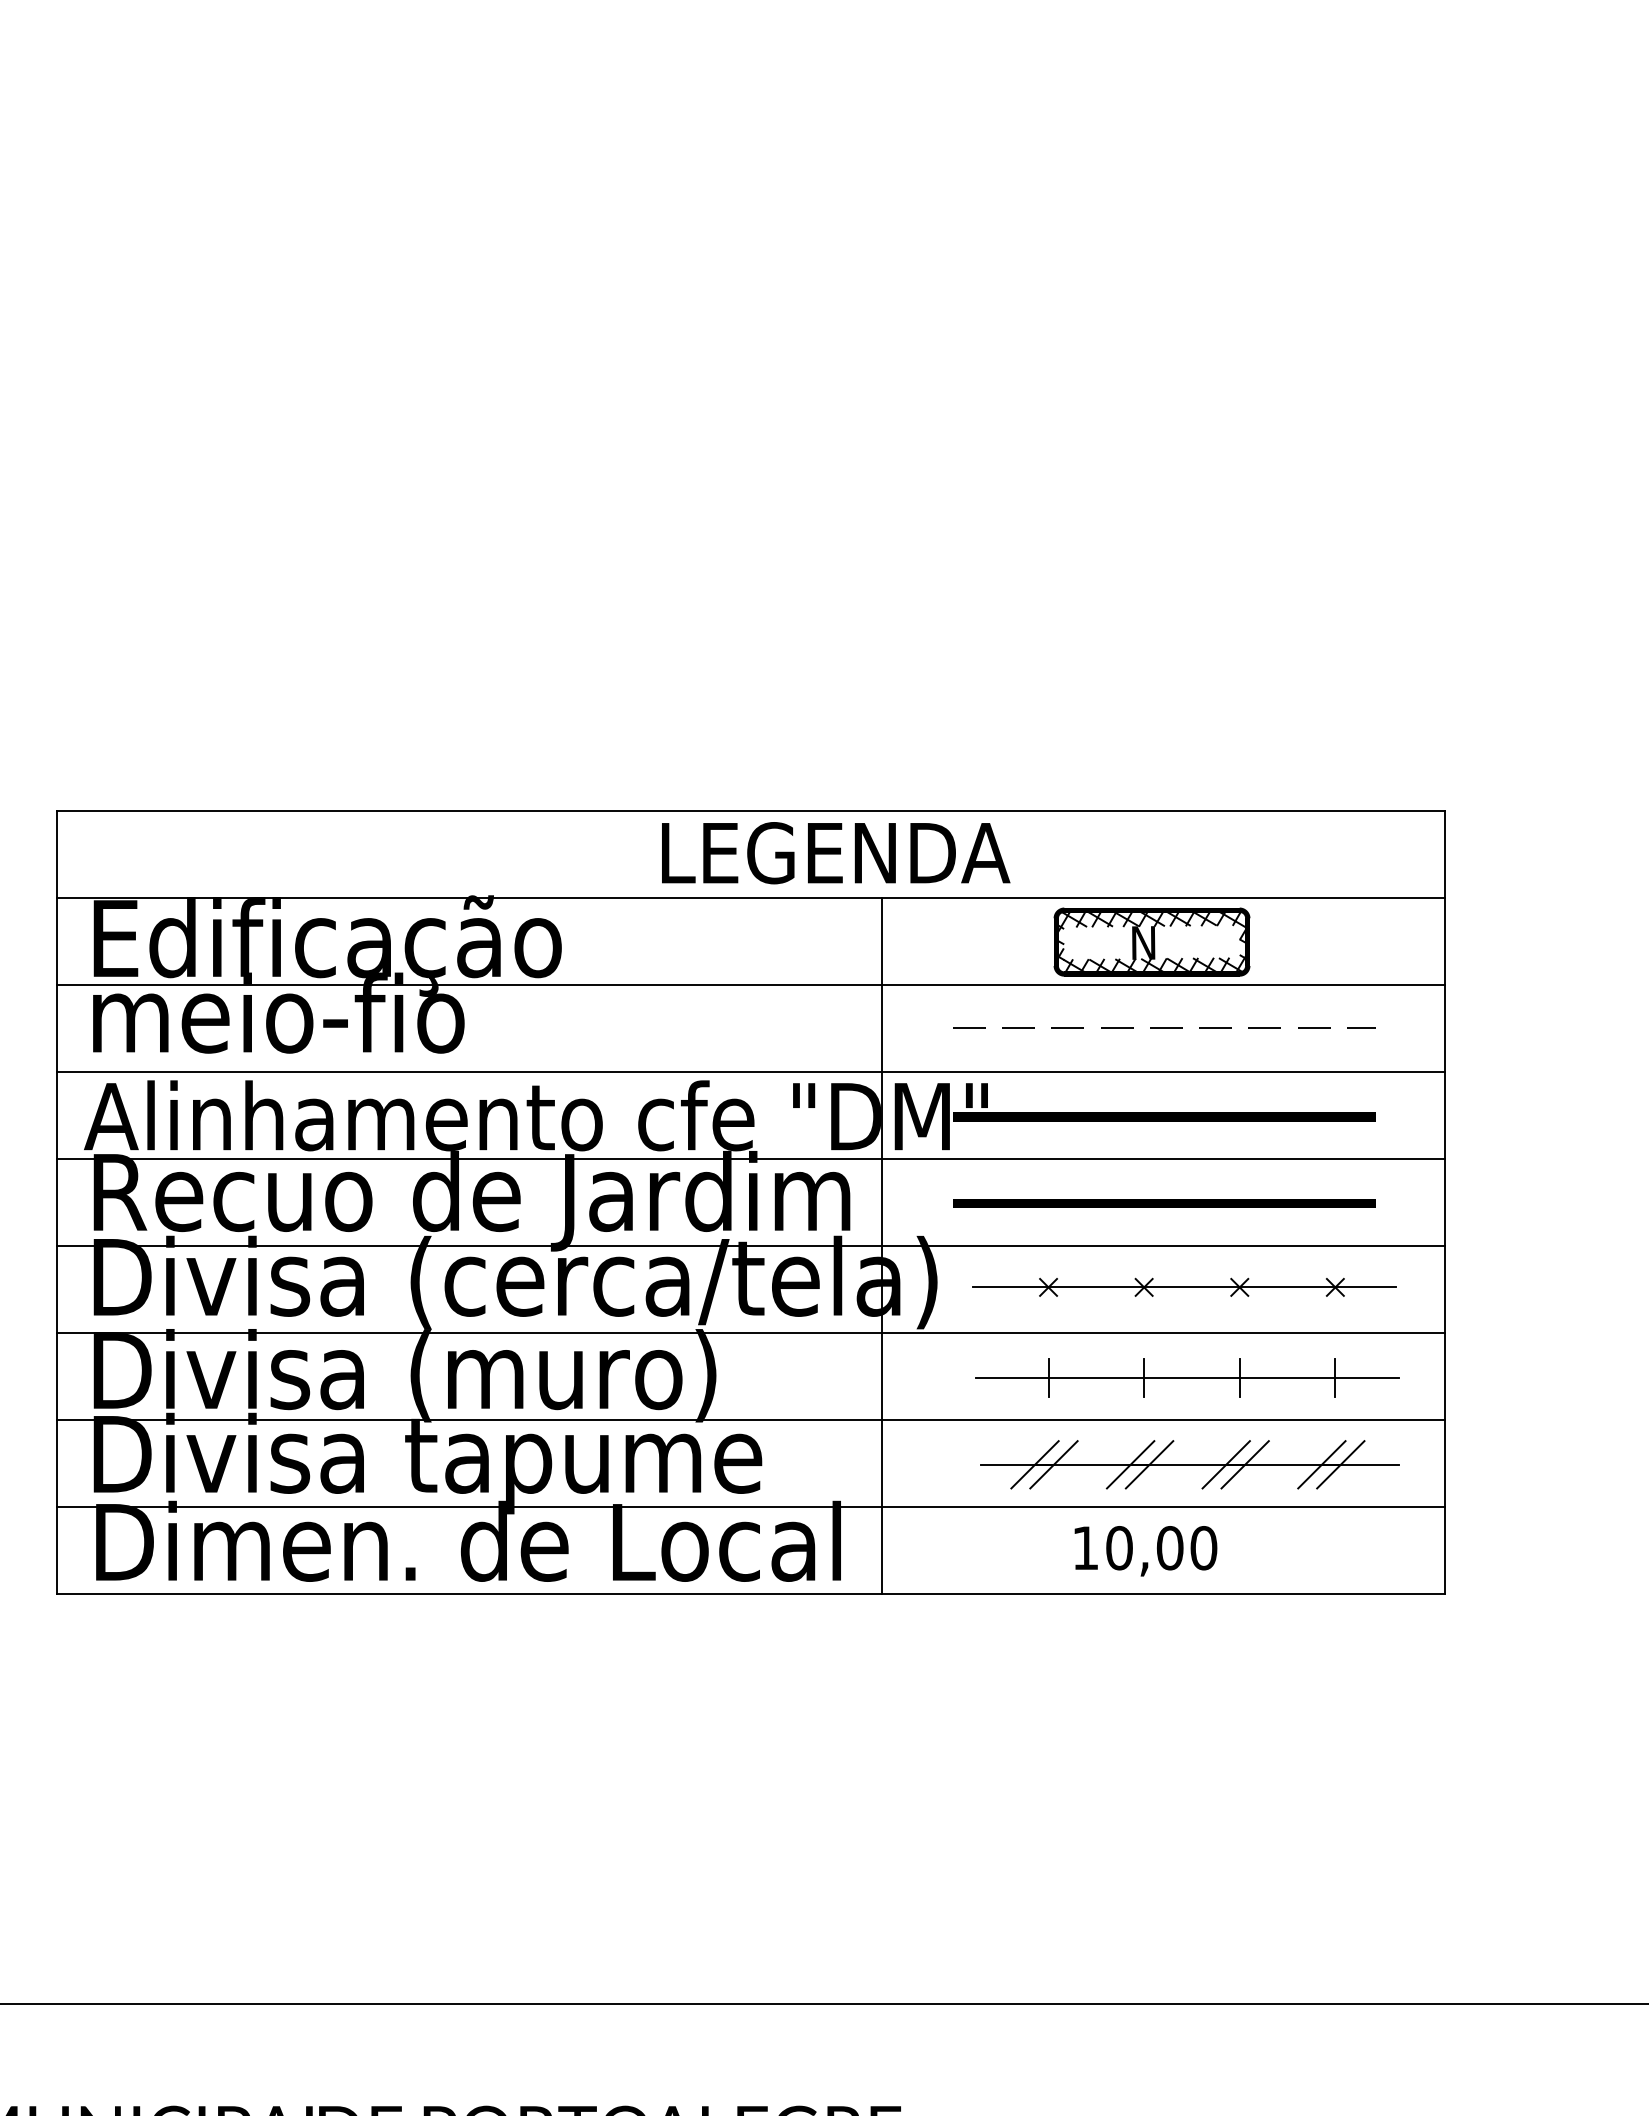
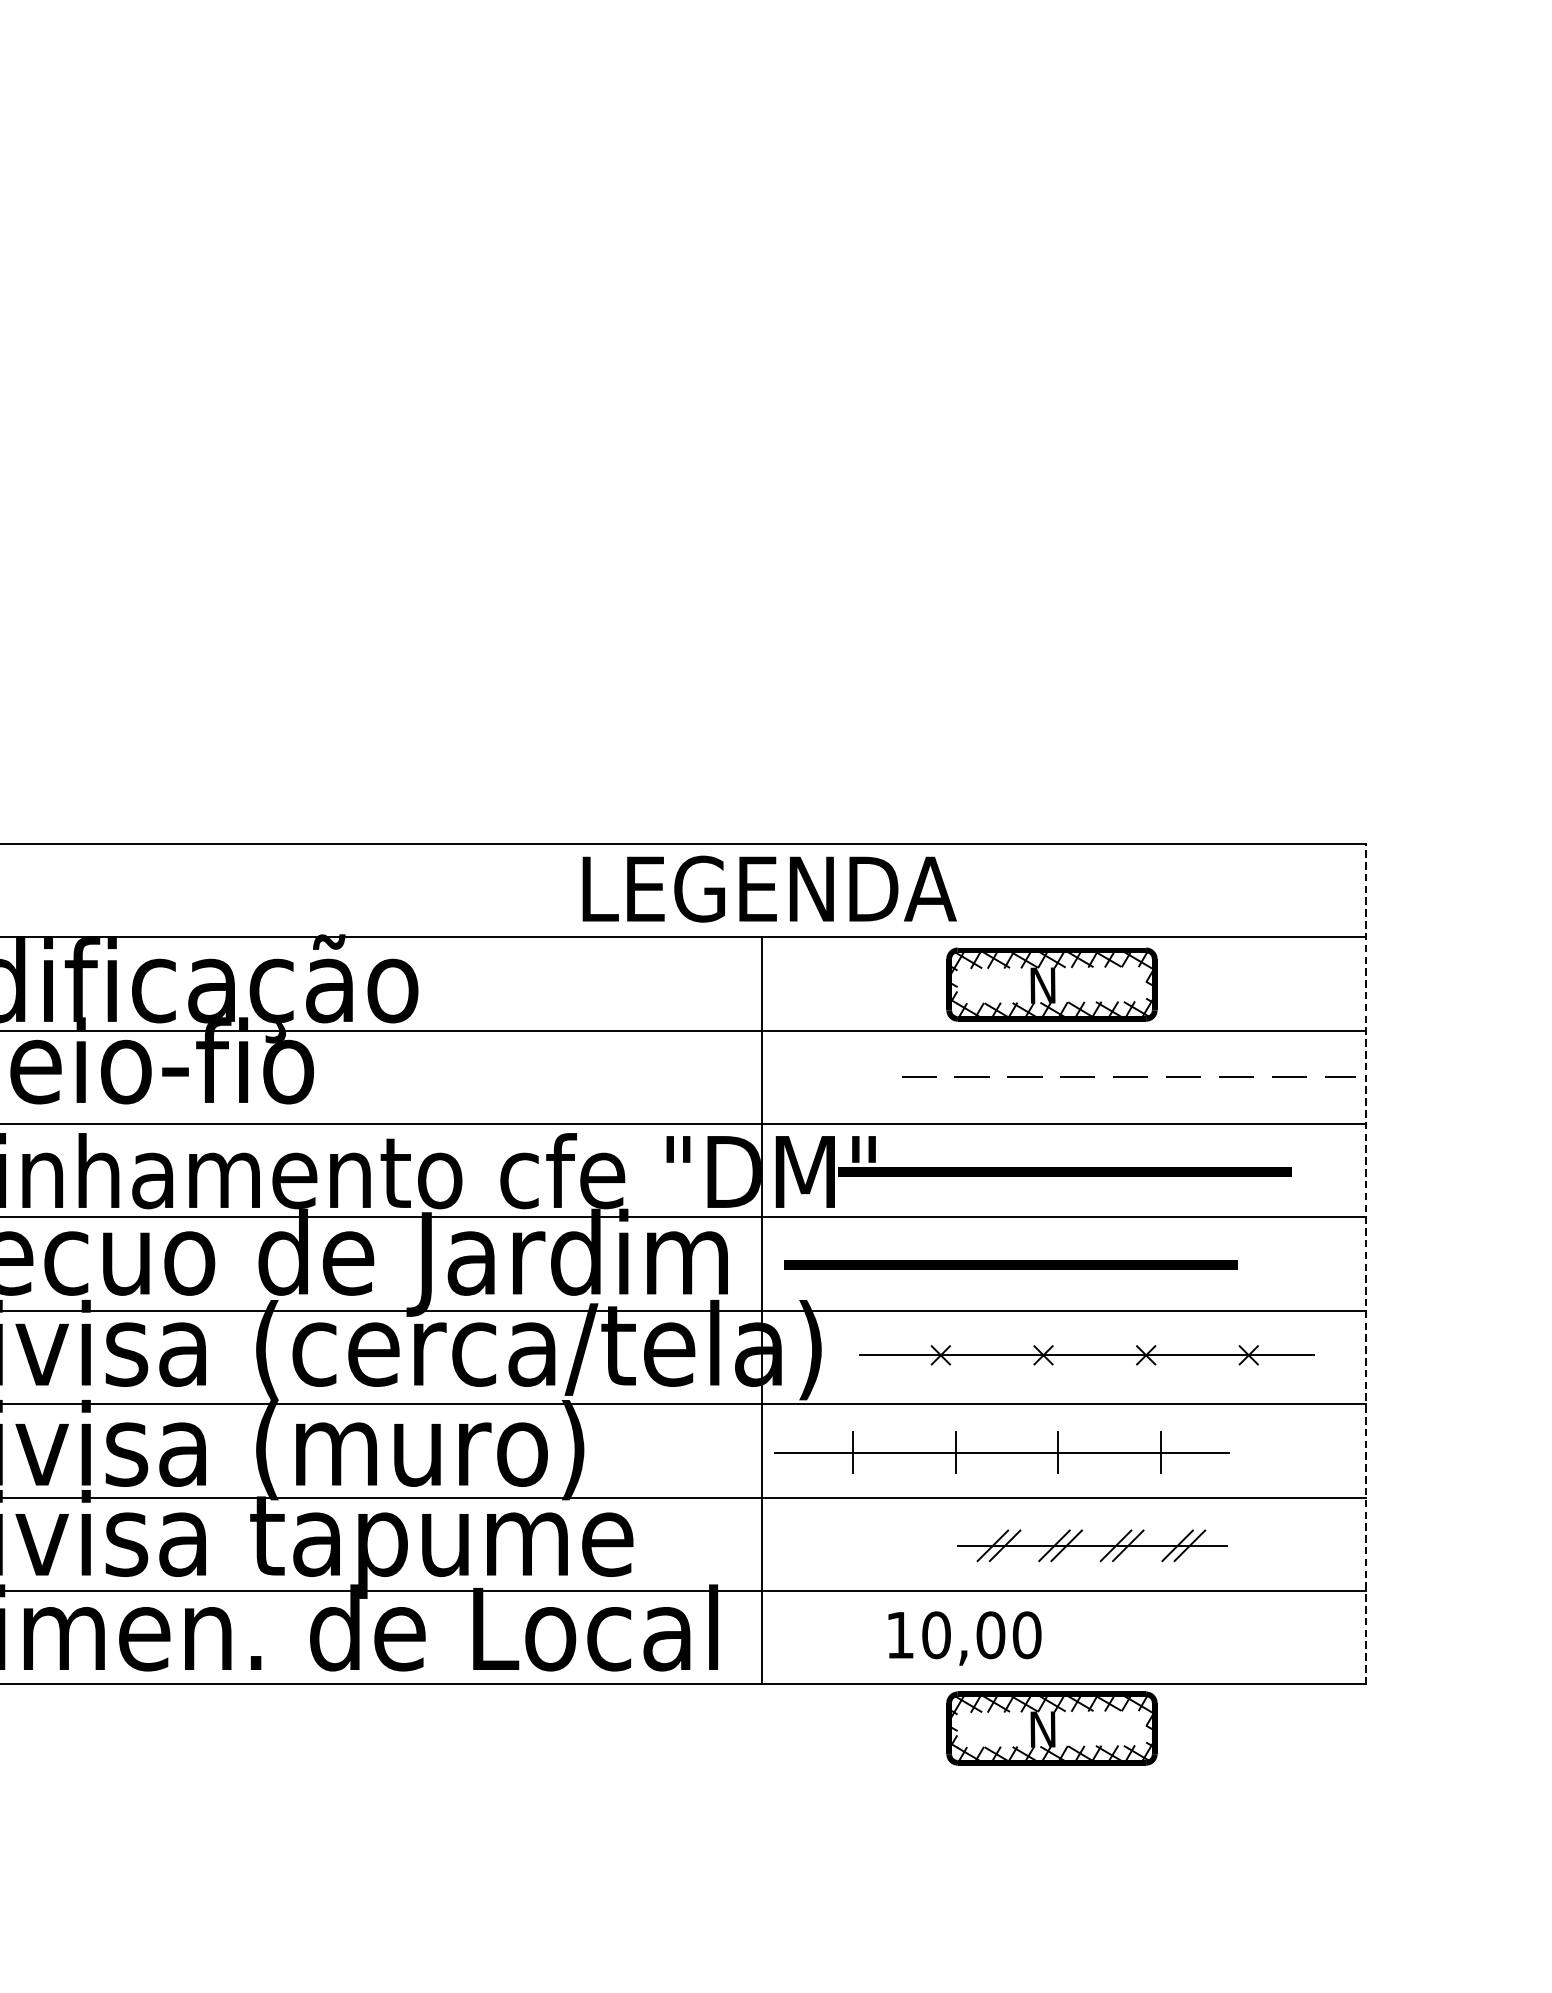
text: (836, 853) -> (770, 889), moved
line: (1164, 1027) -> (1128, 1076), moved
line: (1444, 1202) -> (1365, 1264), solid -> dashed
line: (1164, 1203) -> (1010, 1265), moved
part: (1187, 1377) -> (1002, 1452), moved
part: (1189, 1464) -> (1092, 1545), size x0.6
text: (1145, 1551) -> (964, 1638), moved
part: (1151, 1634) -> (1051, 1727), added

